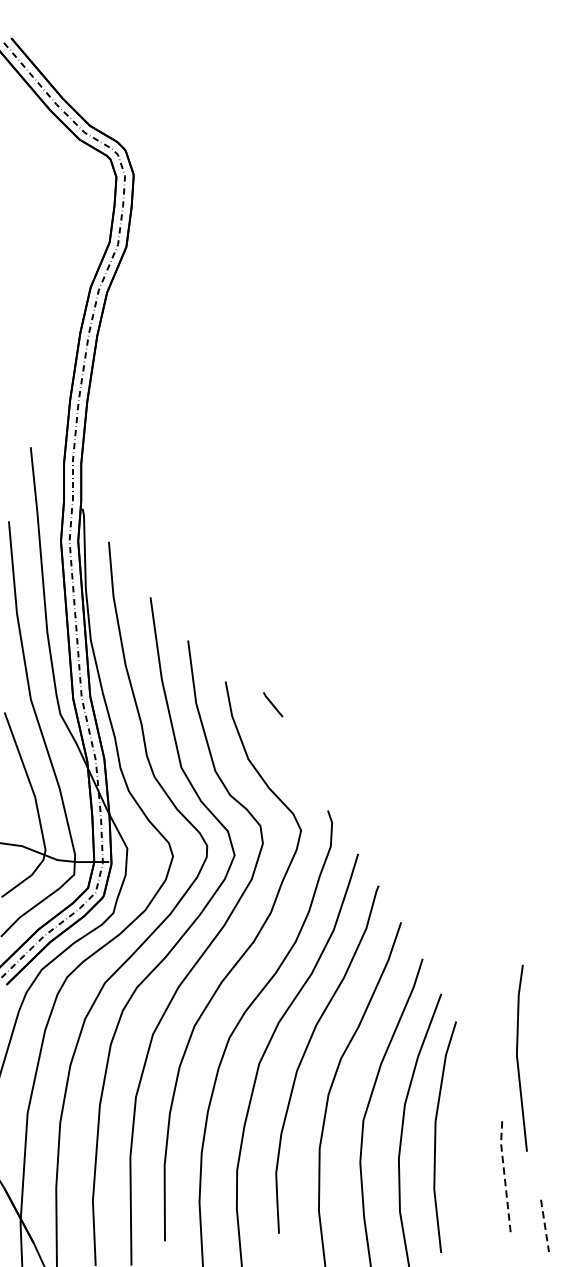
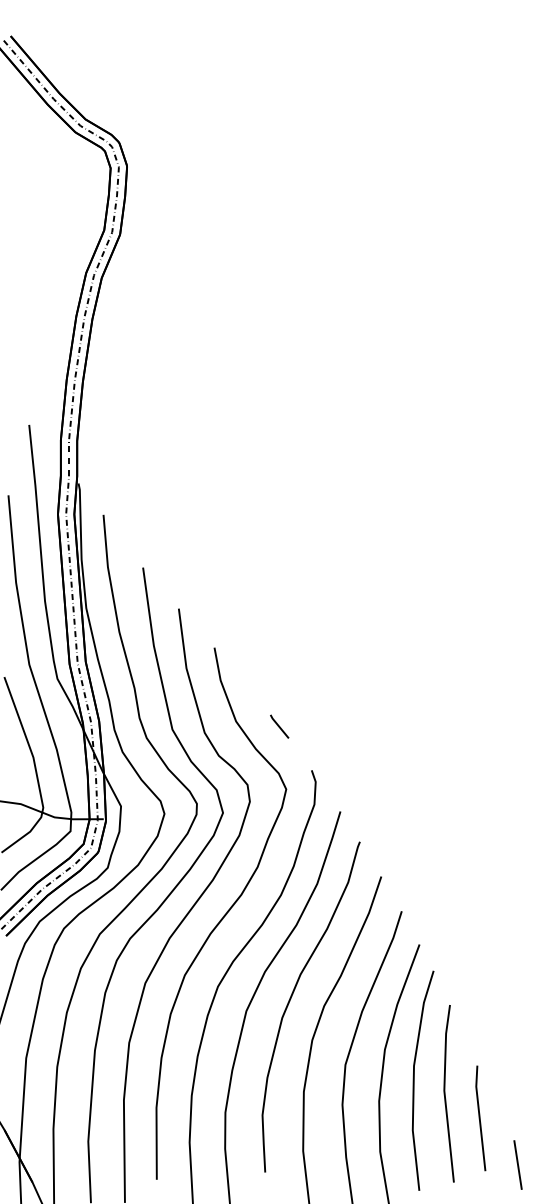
line: (273, 704) -> (279, 726), moved
line: (518, 1057) -> (445, 1093), moved
line: (504, 1176) -> (479, 1118), dashed -> solid
line: (545, 1226) -> (518, 1165), dashed -> solid

